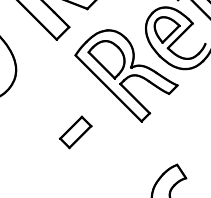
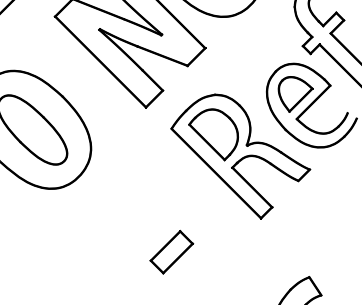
part: (75, 132) -> (171, 252), moved

